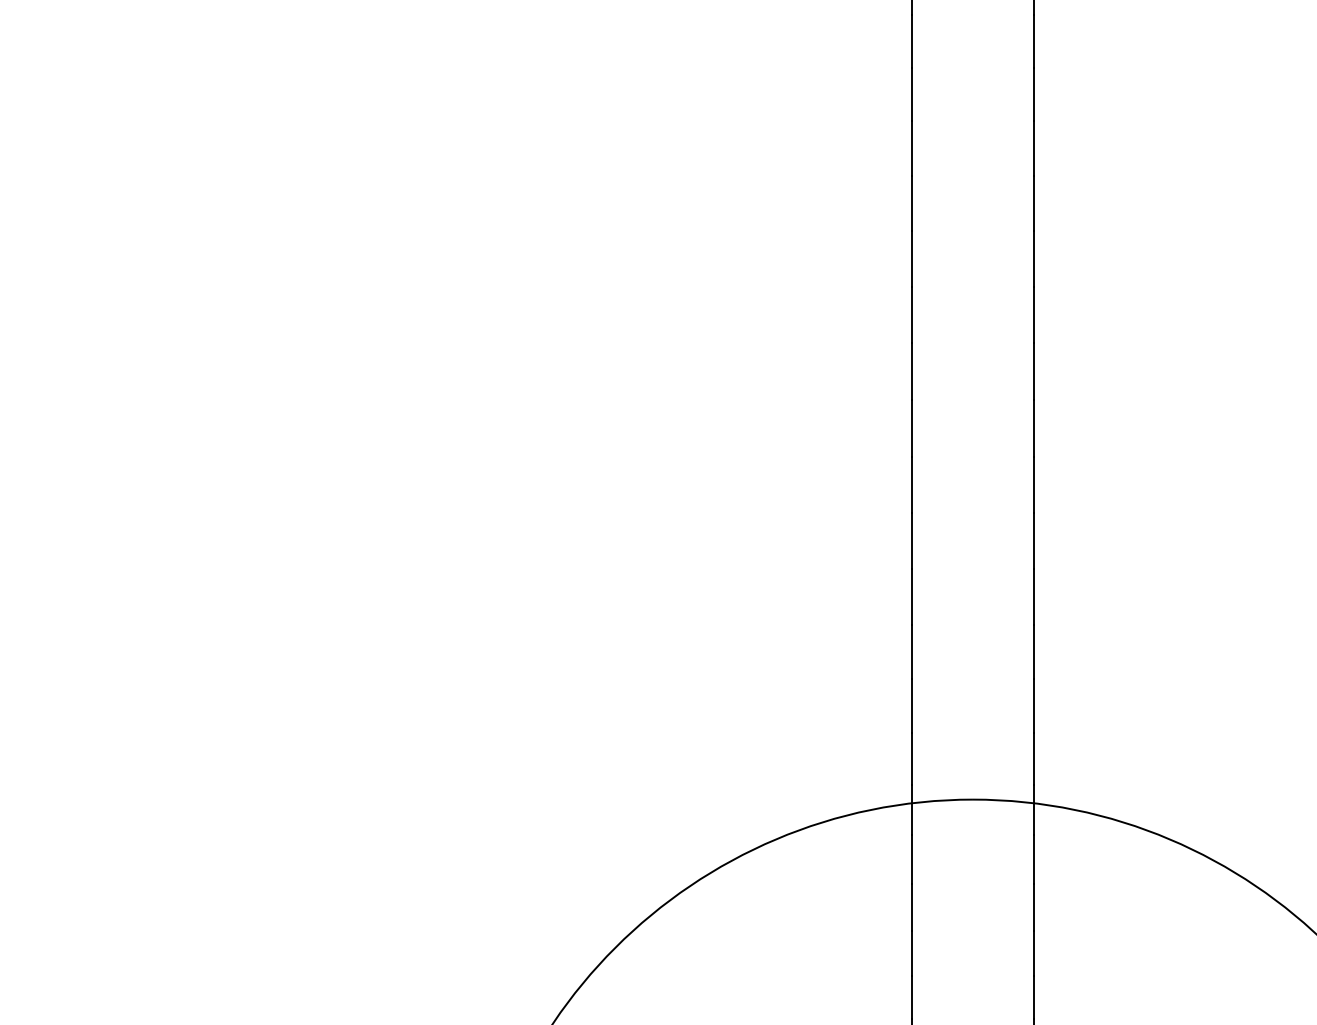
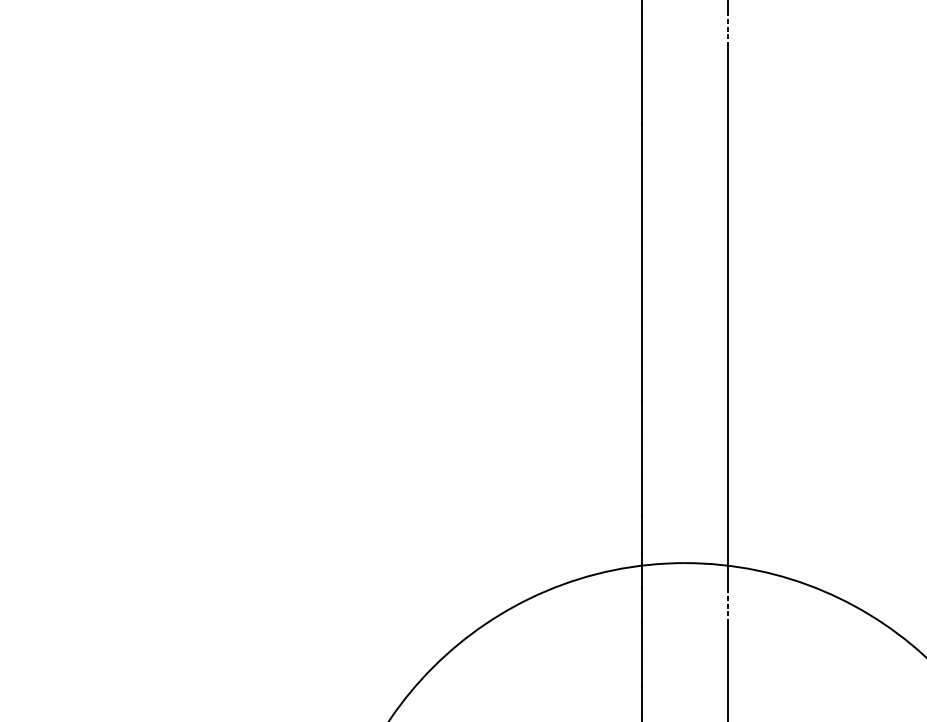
line: (1033, 42) -> (727, 30), solid -> dashed
line: (1033, 860) -> (727, 605), solid -> dashed

